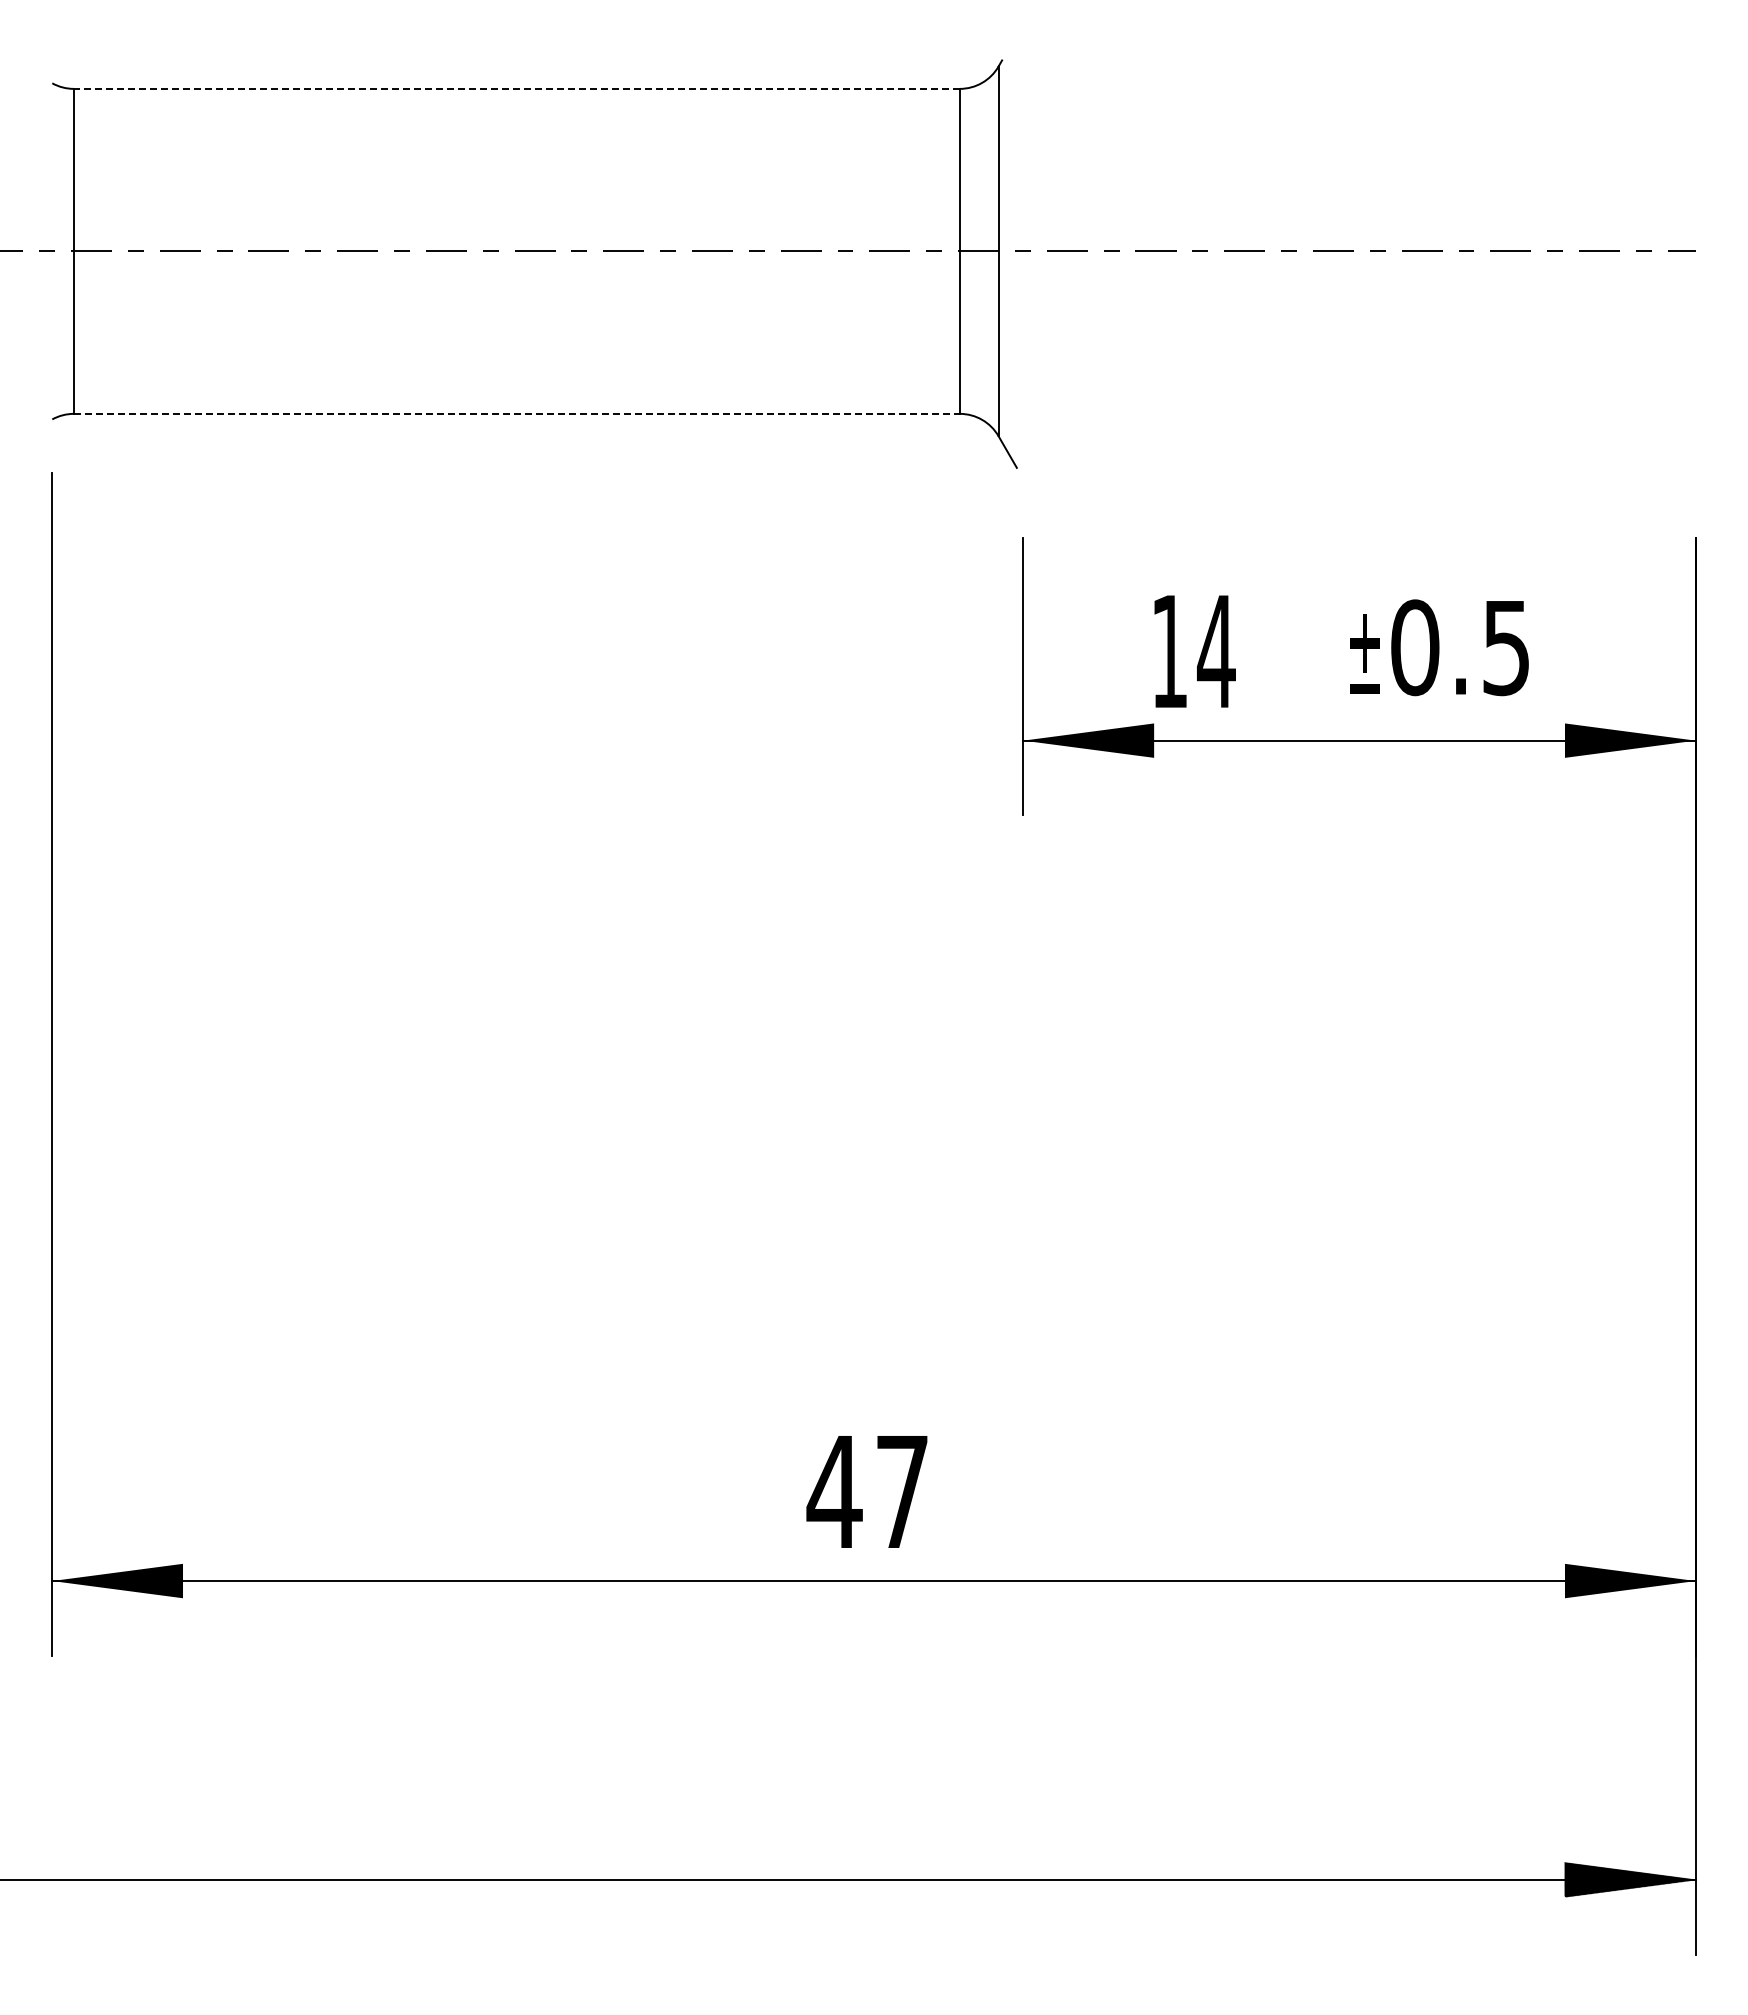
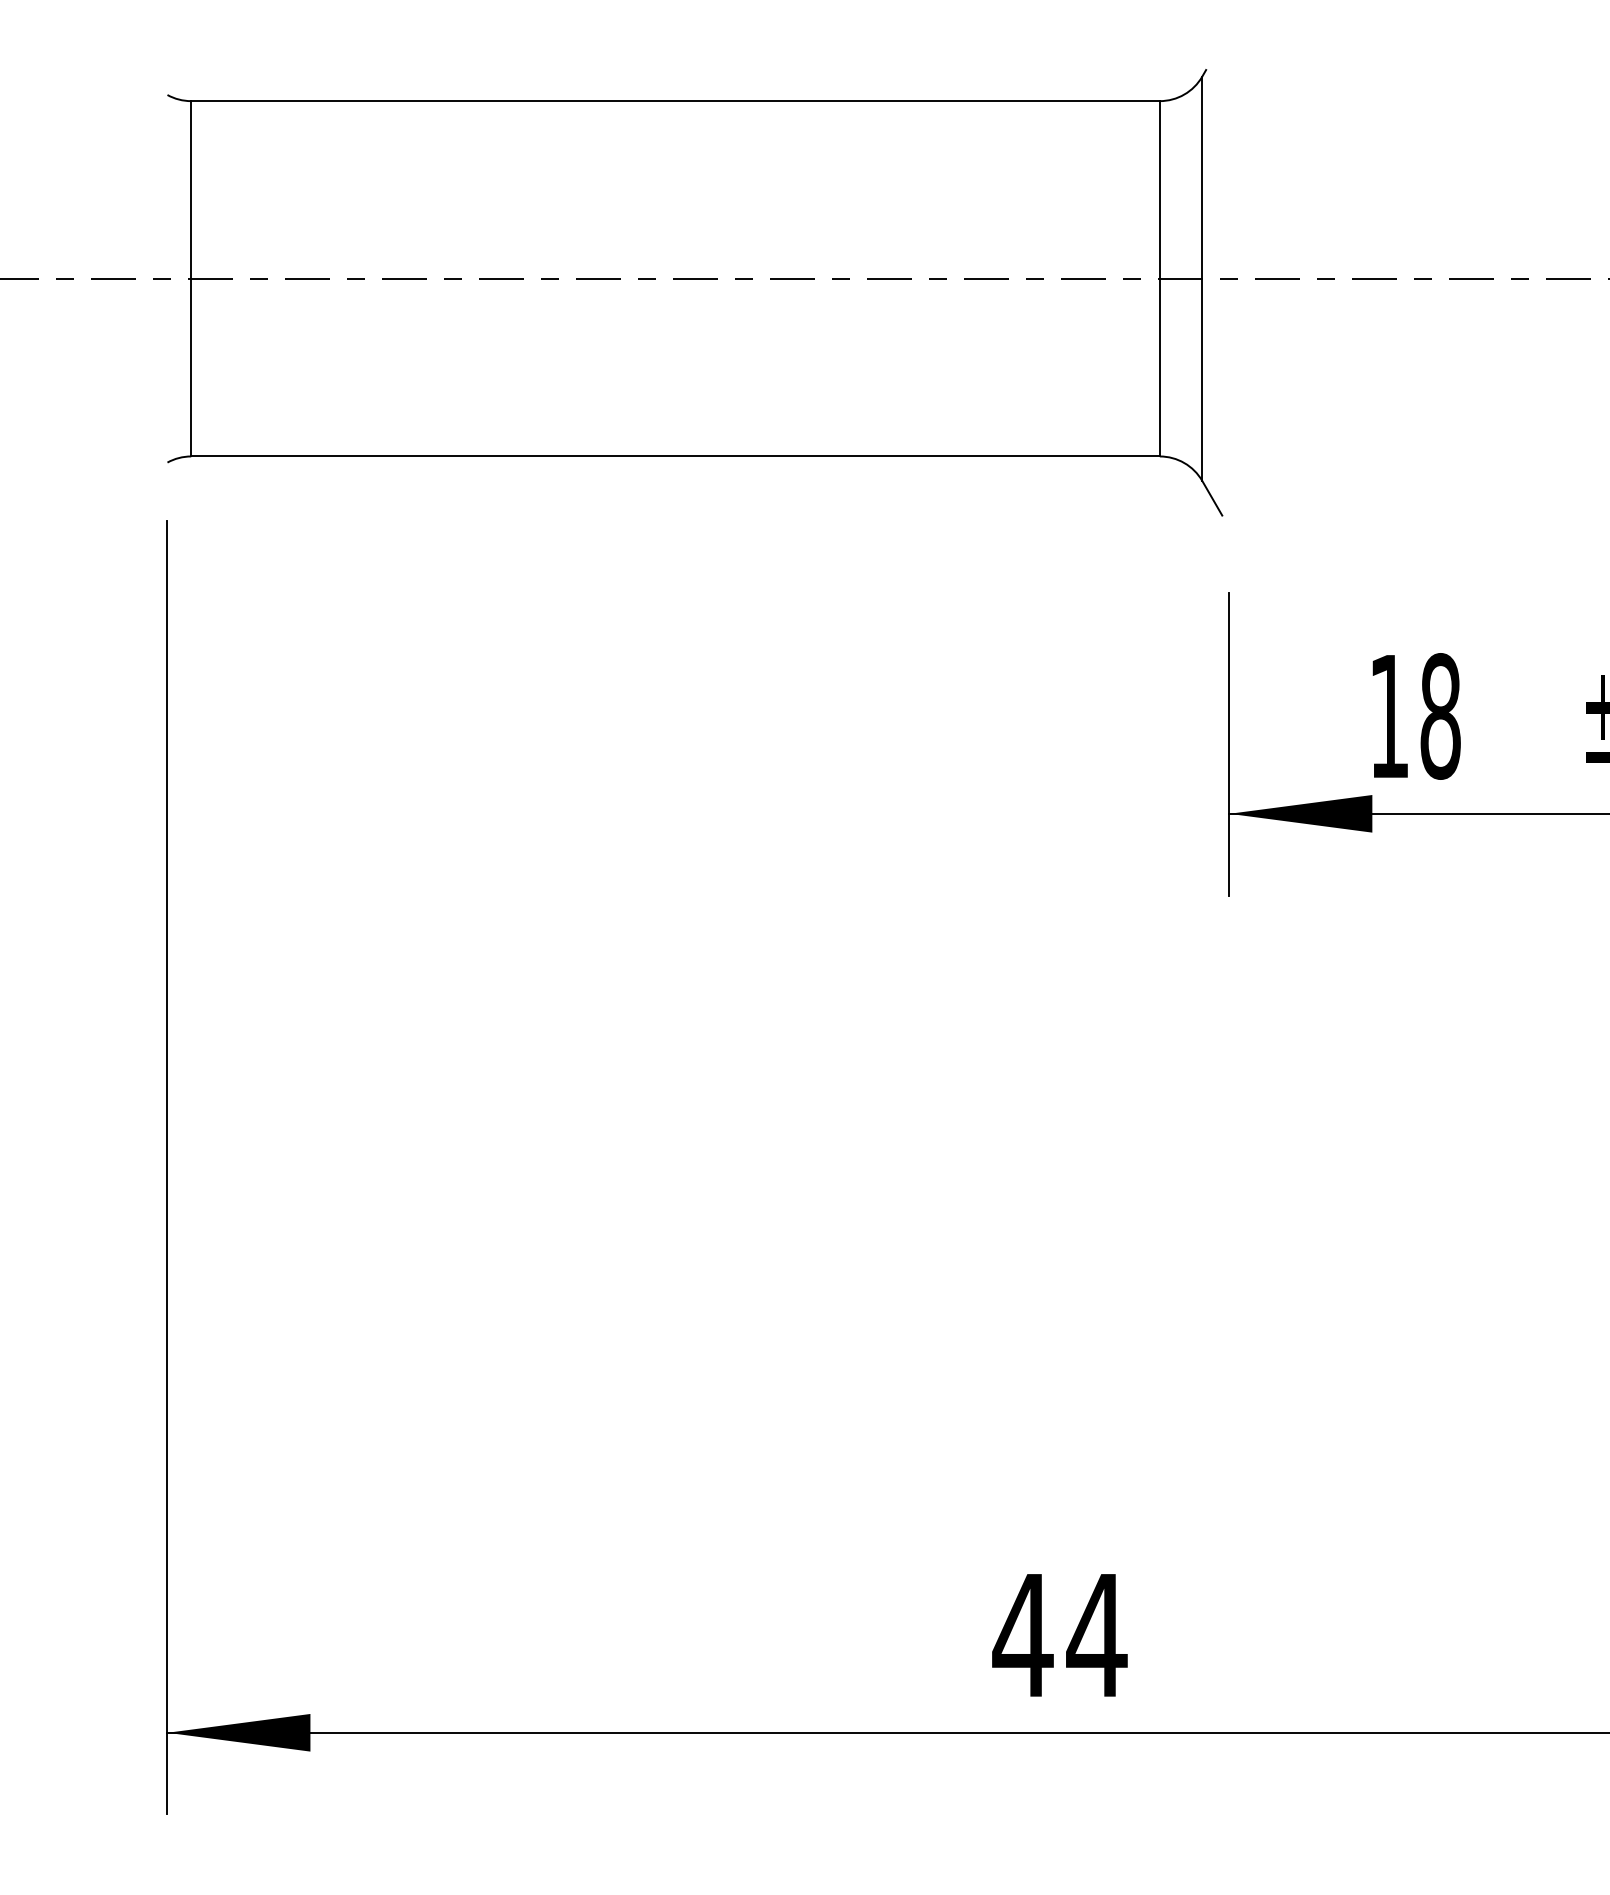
line: (516, 88) -> (675, 100), dashed -> solid
line: (516, 413) -> (675, 456), dashed -> solid
text: (1216, 651) -> (1440, 716), 14 -> 18
text: (902, 1491) -> (1097, 1634), 47 -> 44

